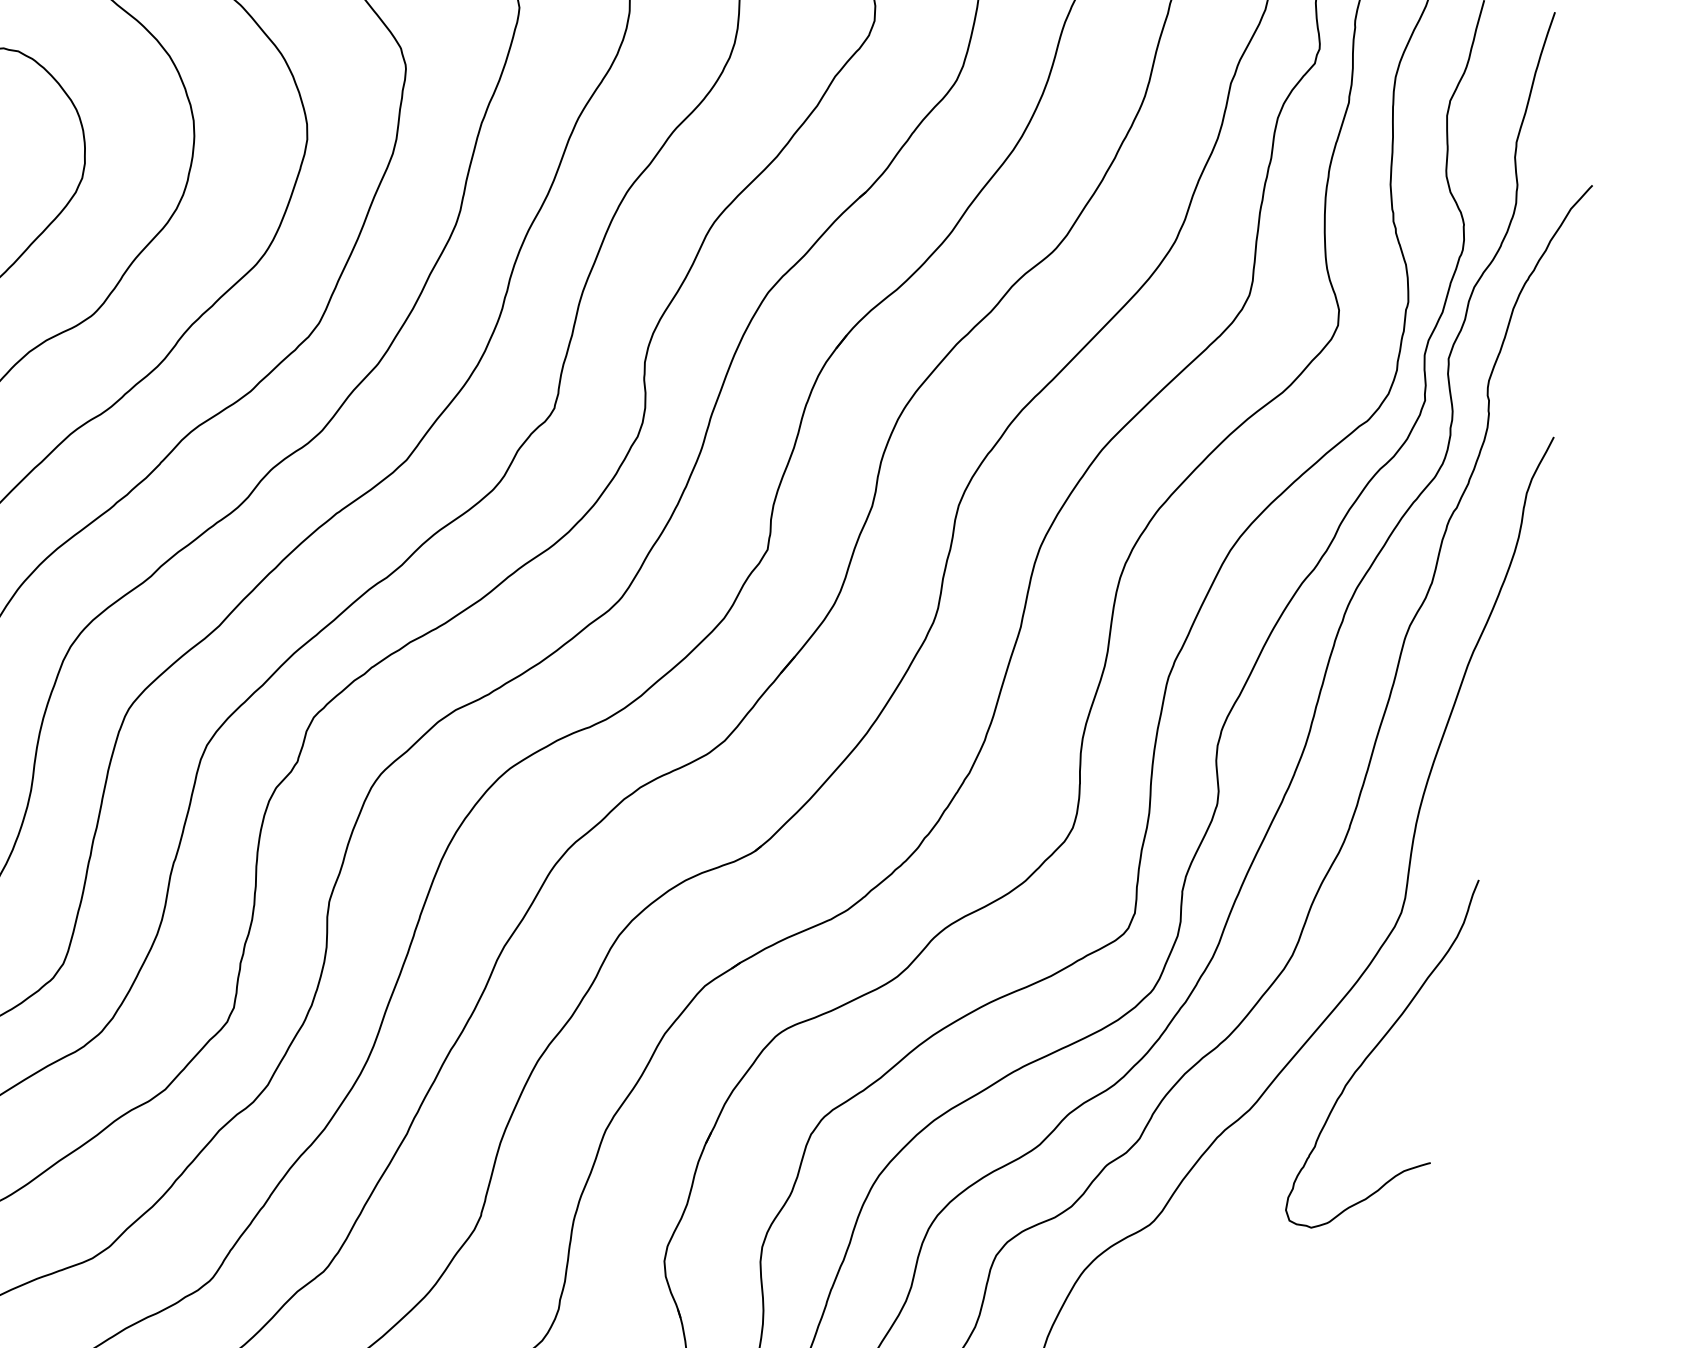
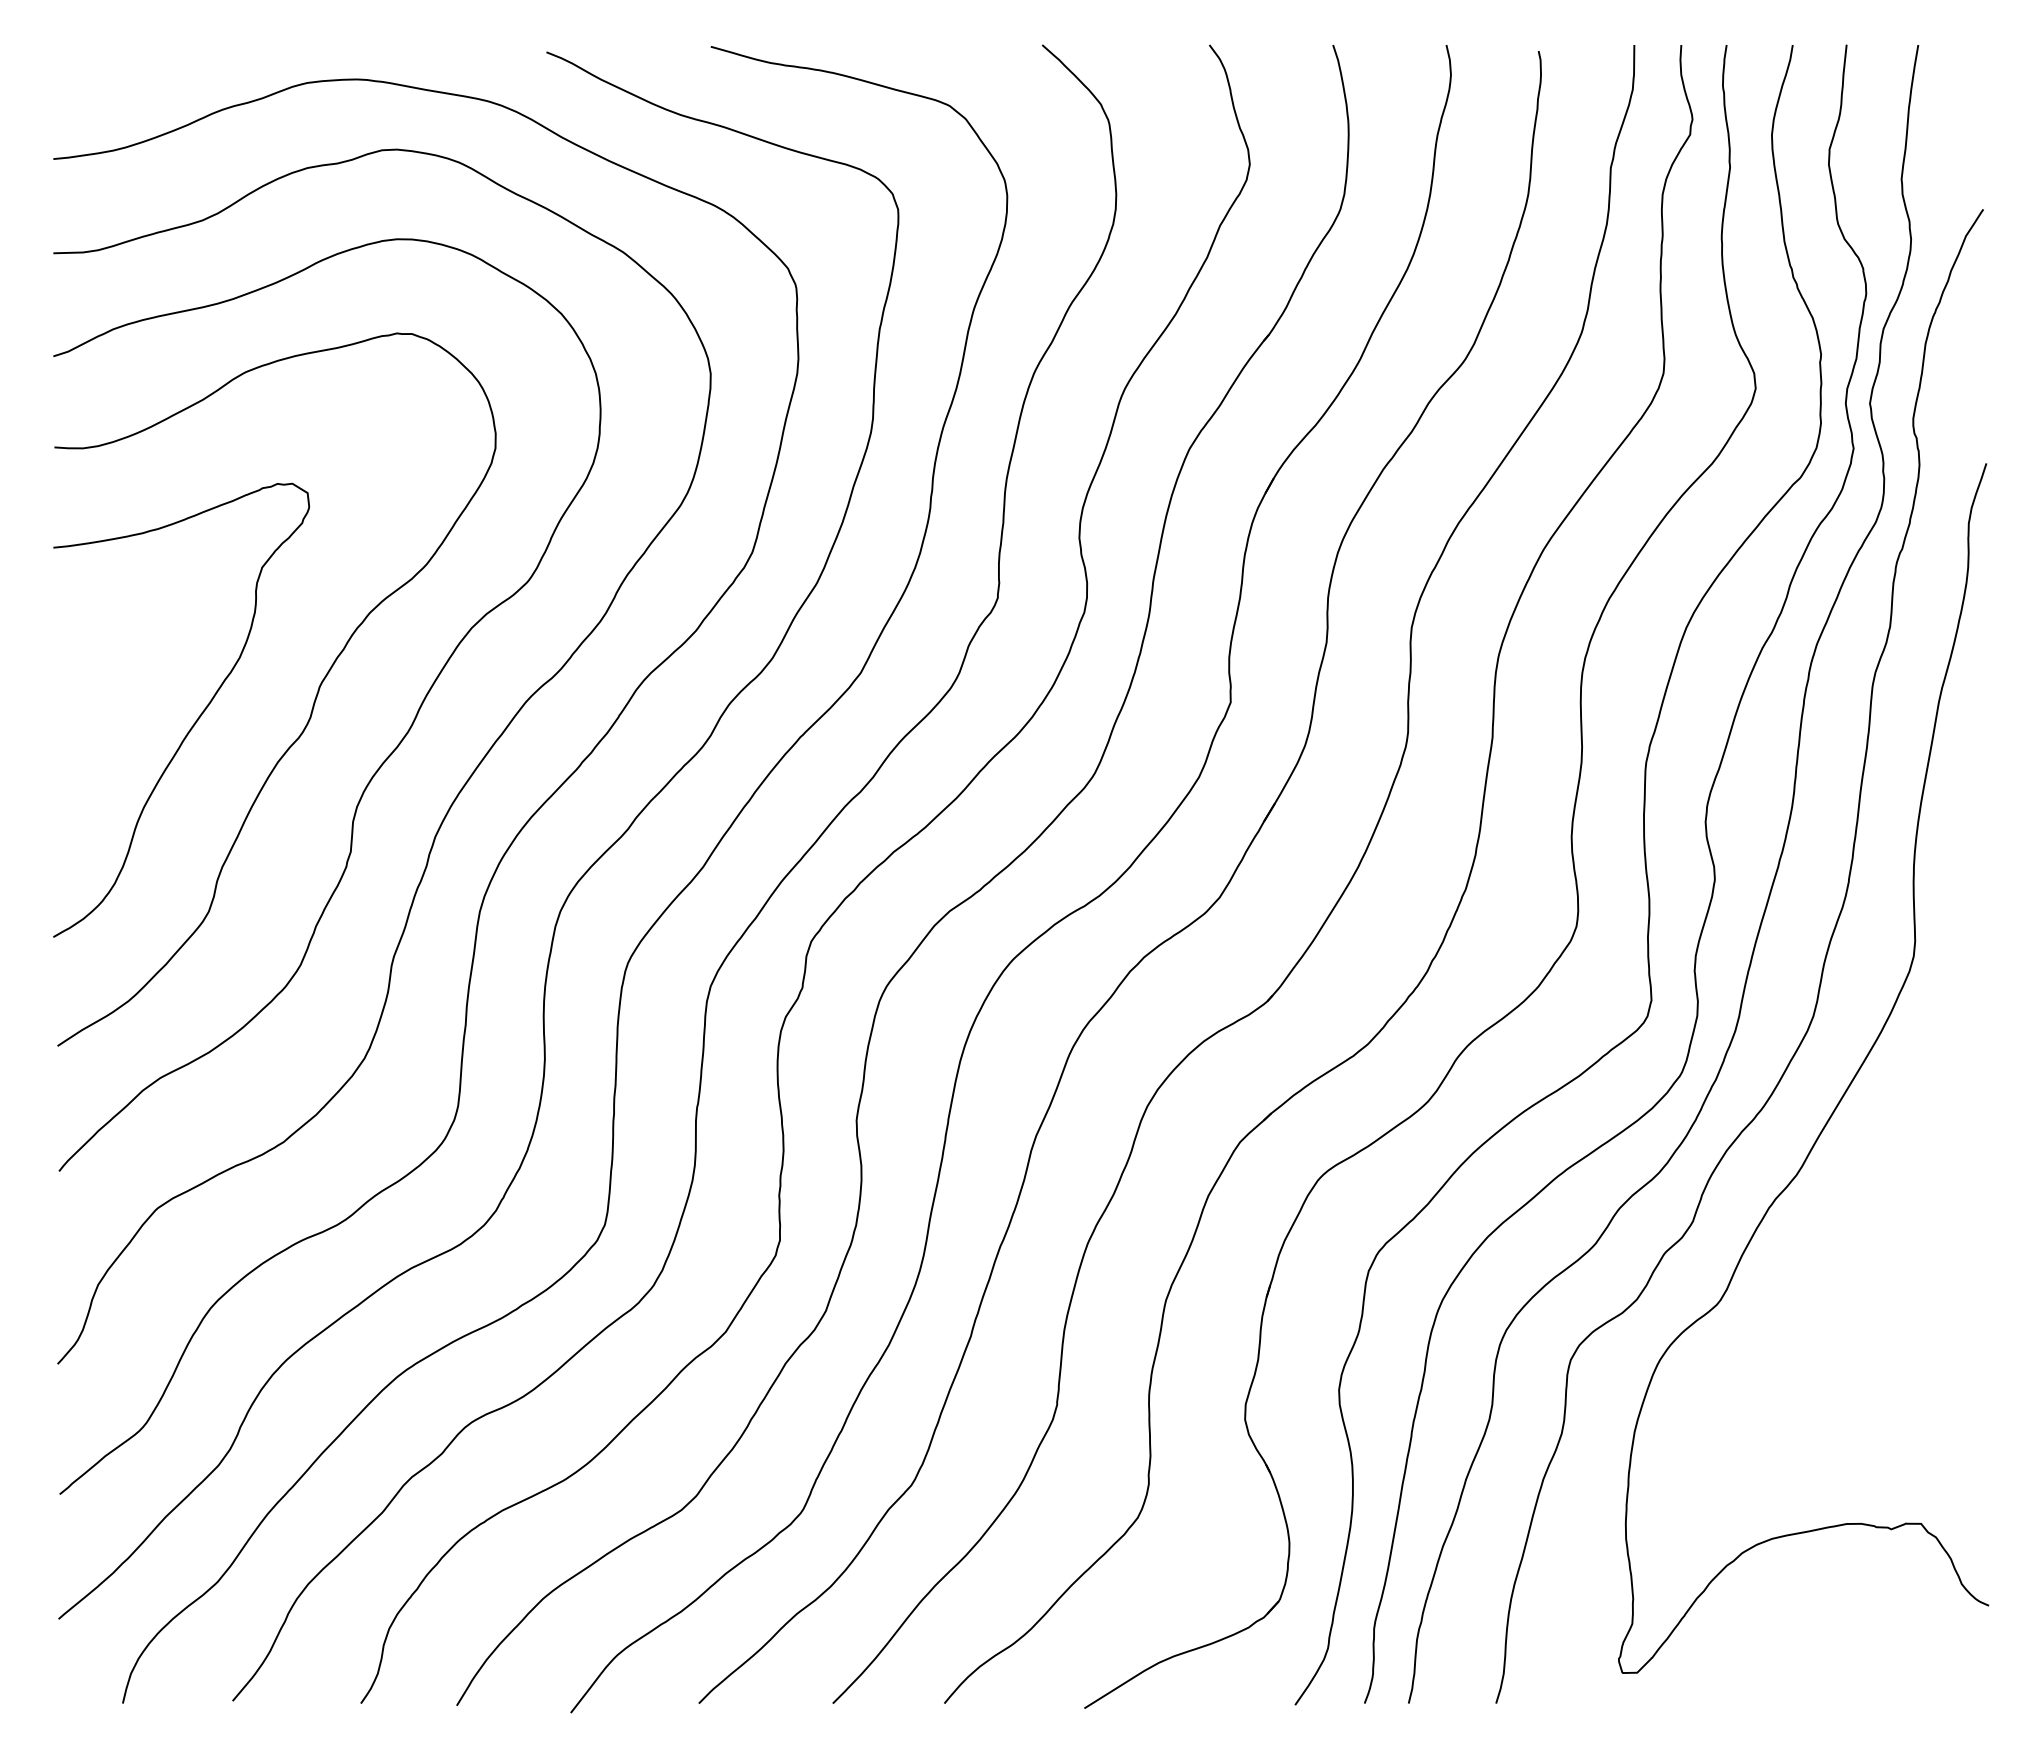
curve: (1376, 1047) -> (1911, 1093), removed

